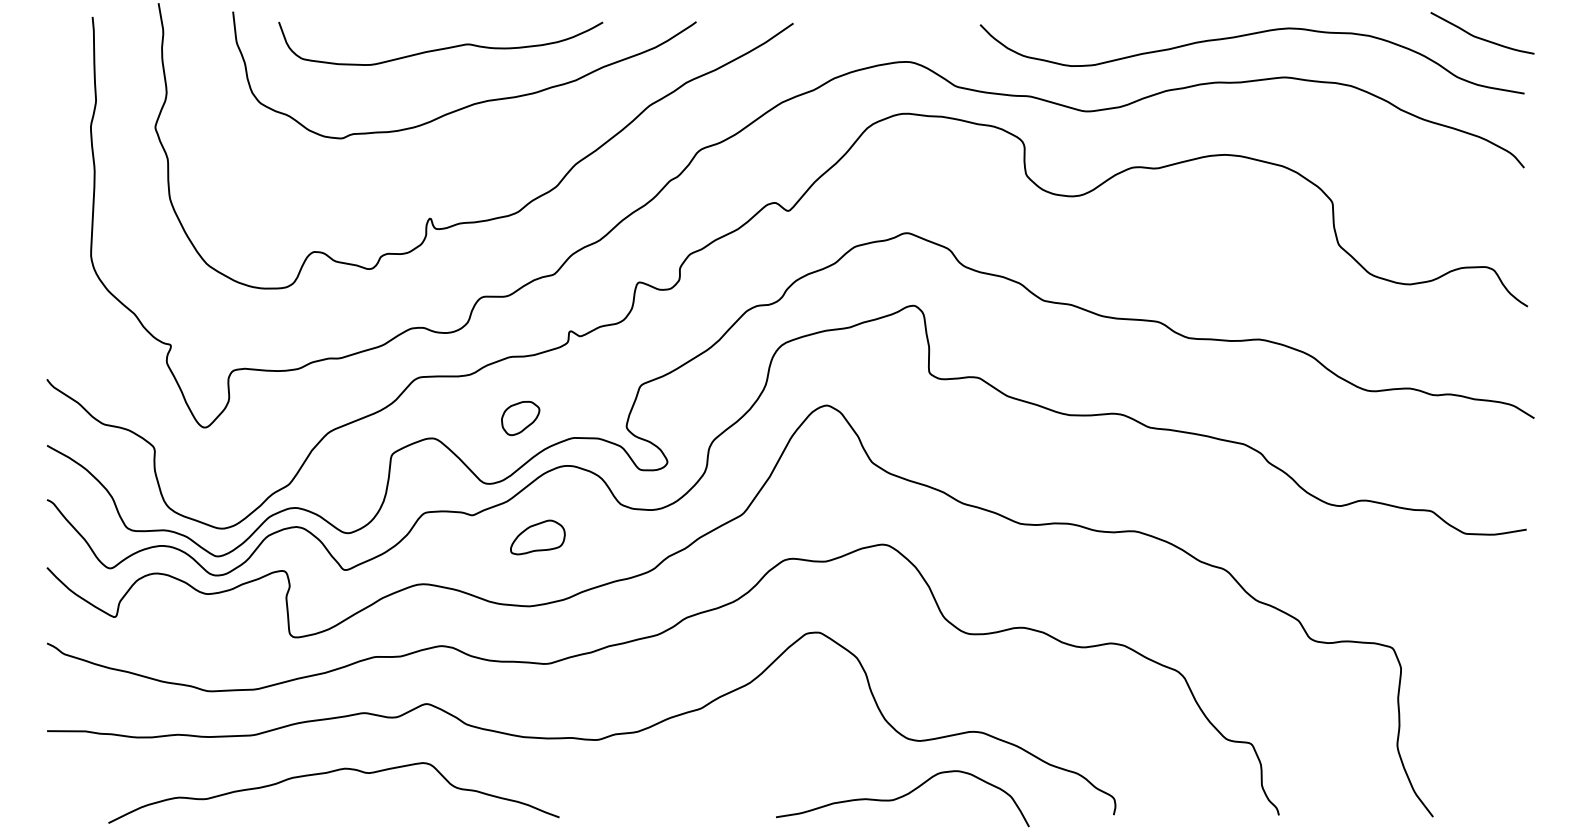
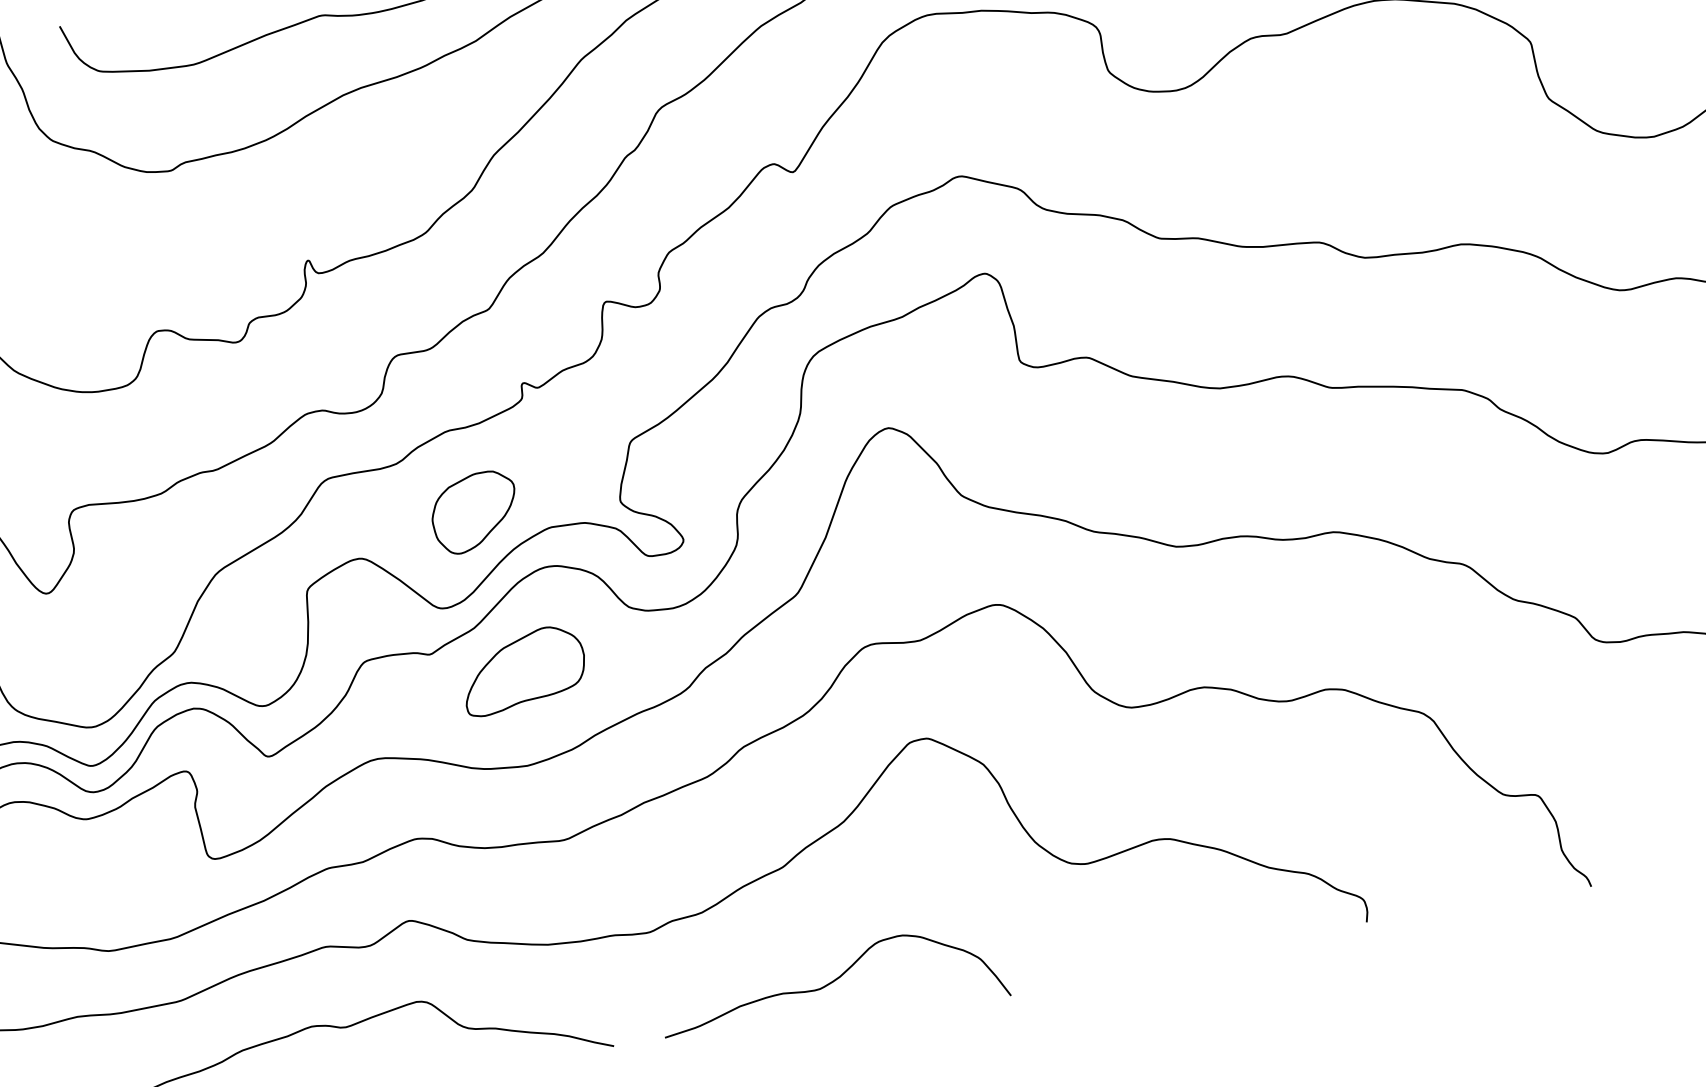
part: (520, 418) -> (474, 512), size x1.67
part: (537, 537) -> (523, 670), size x1.67
curve: (902, 797) -> (832, 983), moved

